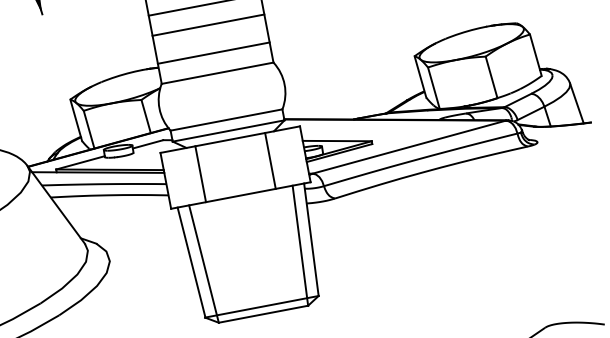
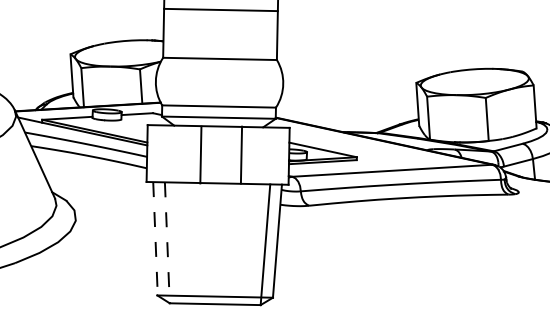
line: (213, 52) -> (220, 37), removed
line: (270, 160) -> (241, 154), moved
line: (200, 174) -> (200, 155), moved
line: (191, 262) -> (155, 238), solid -> dashed
line: (203, 264) -> (166, 243), solid -> dashed

